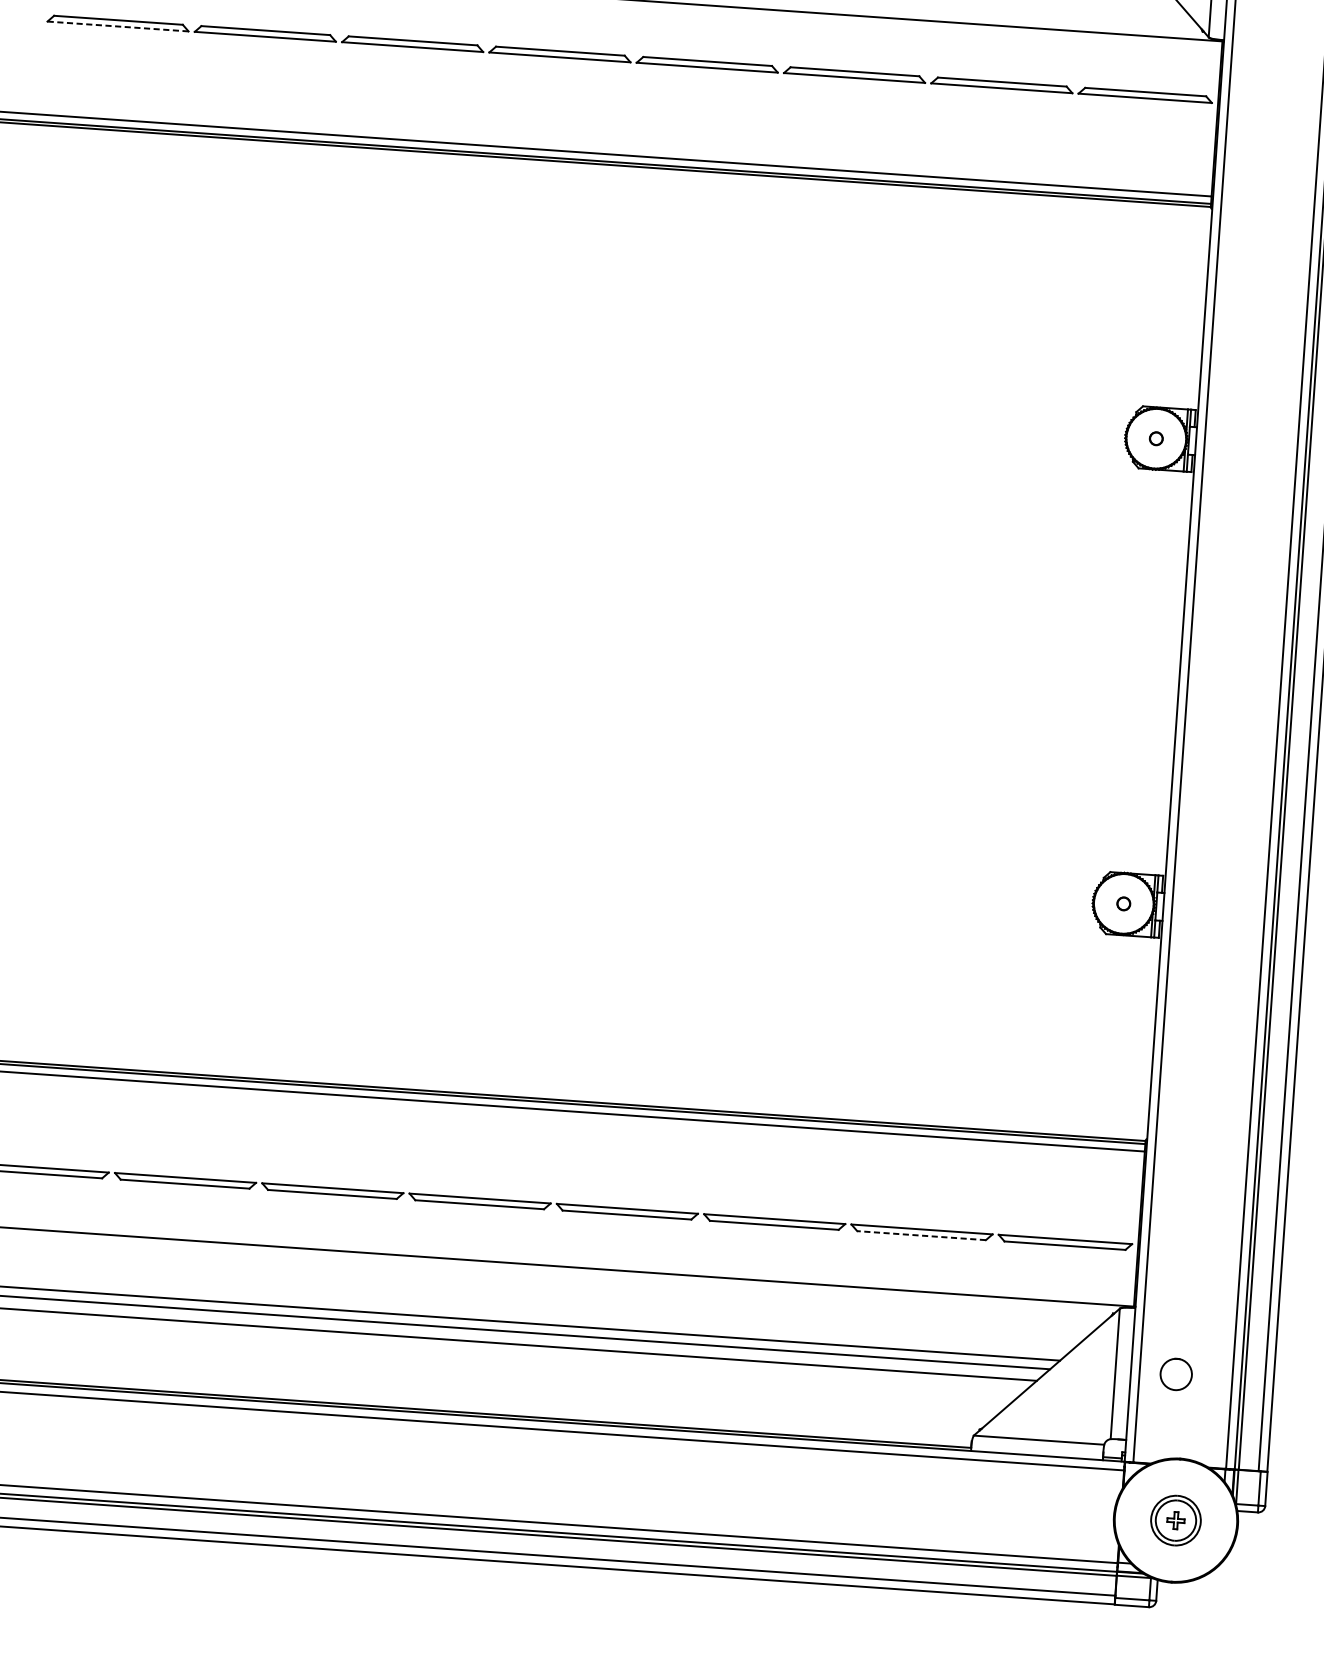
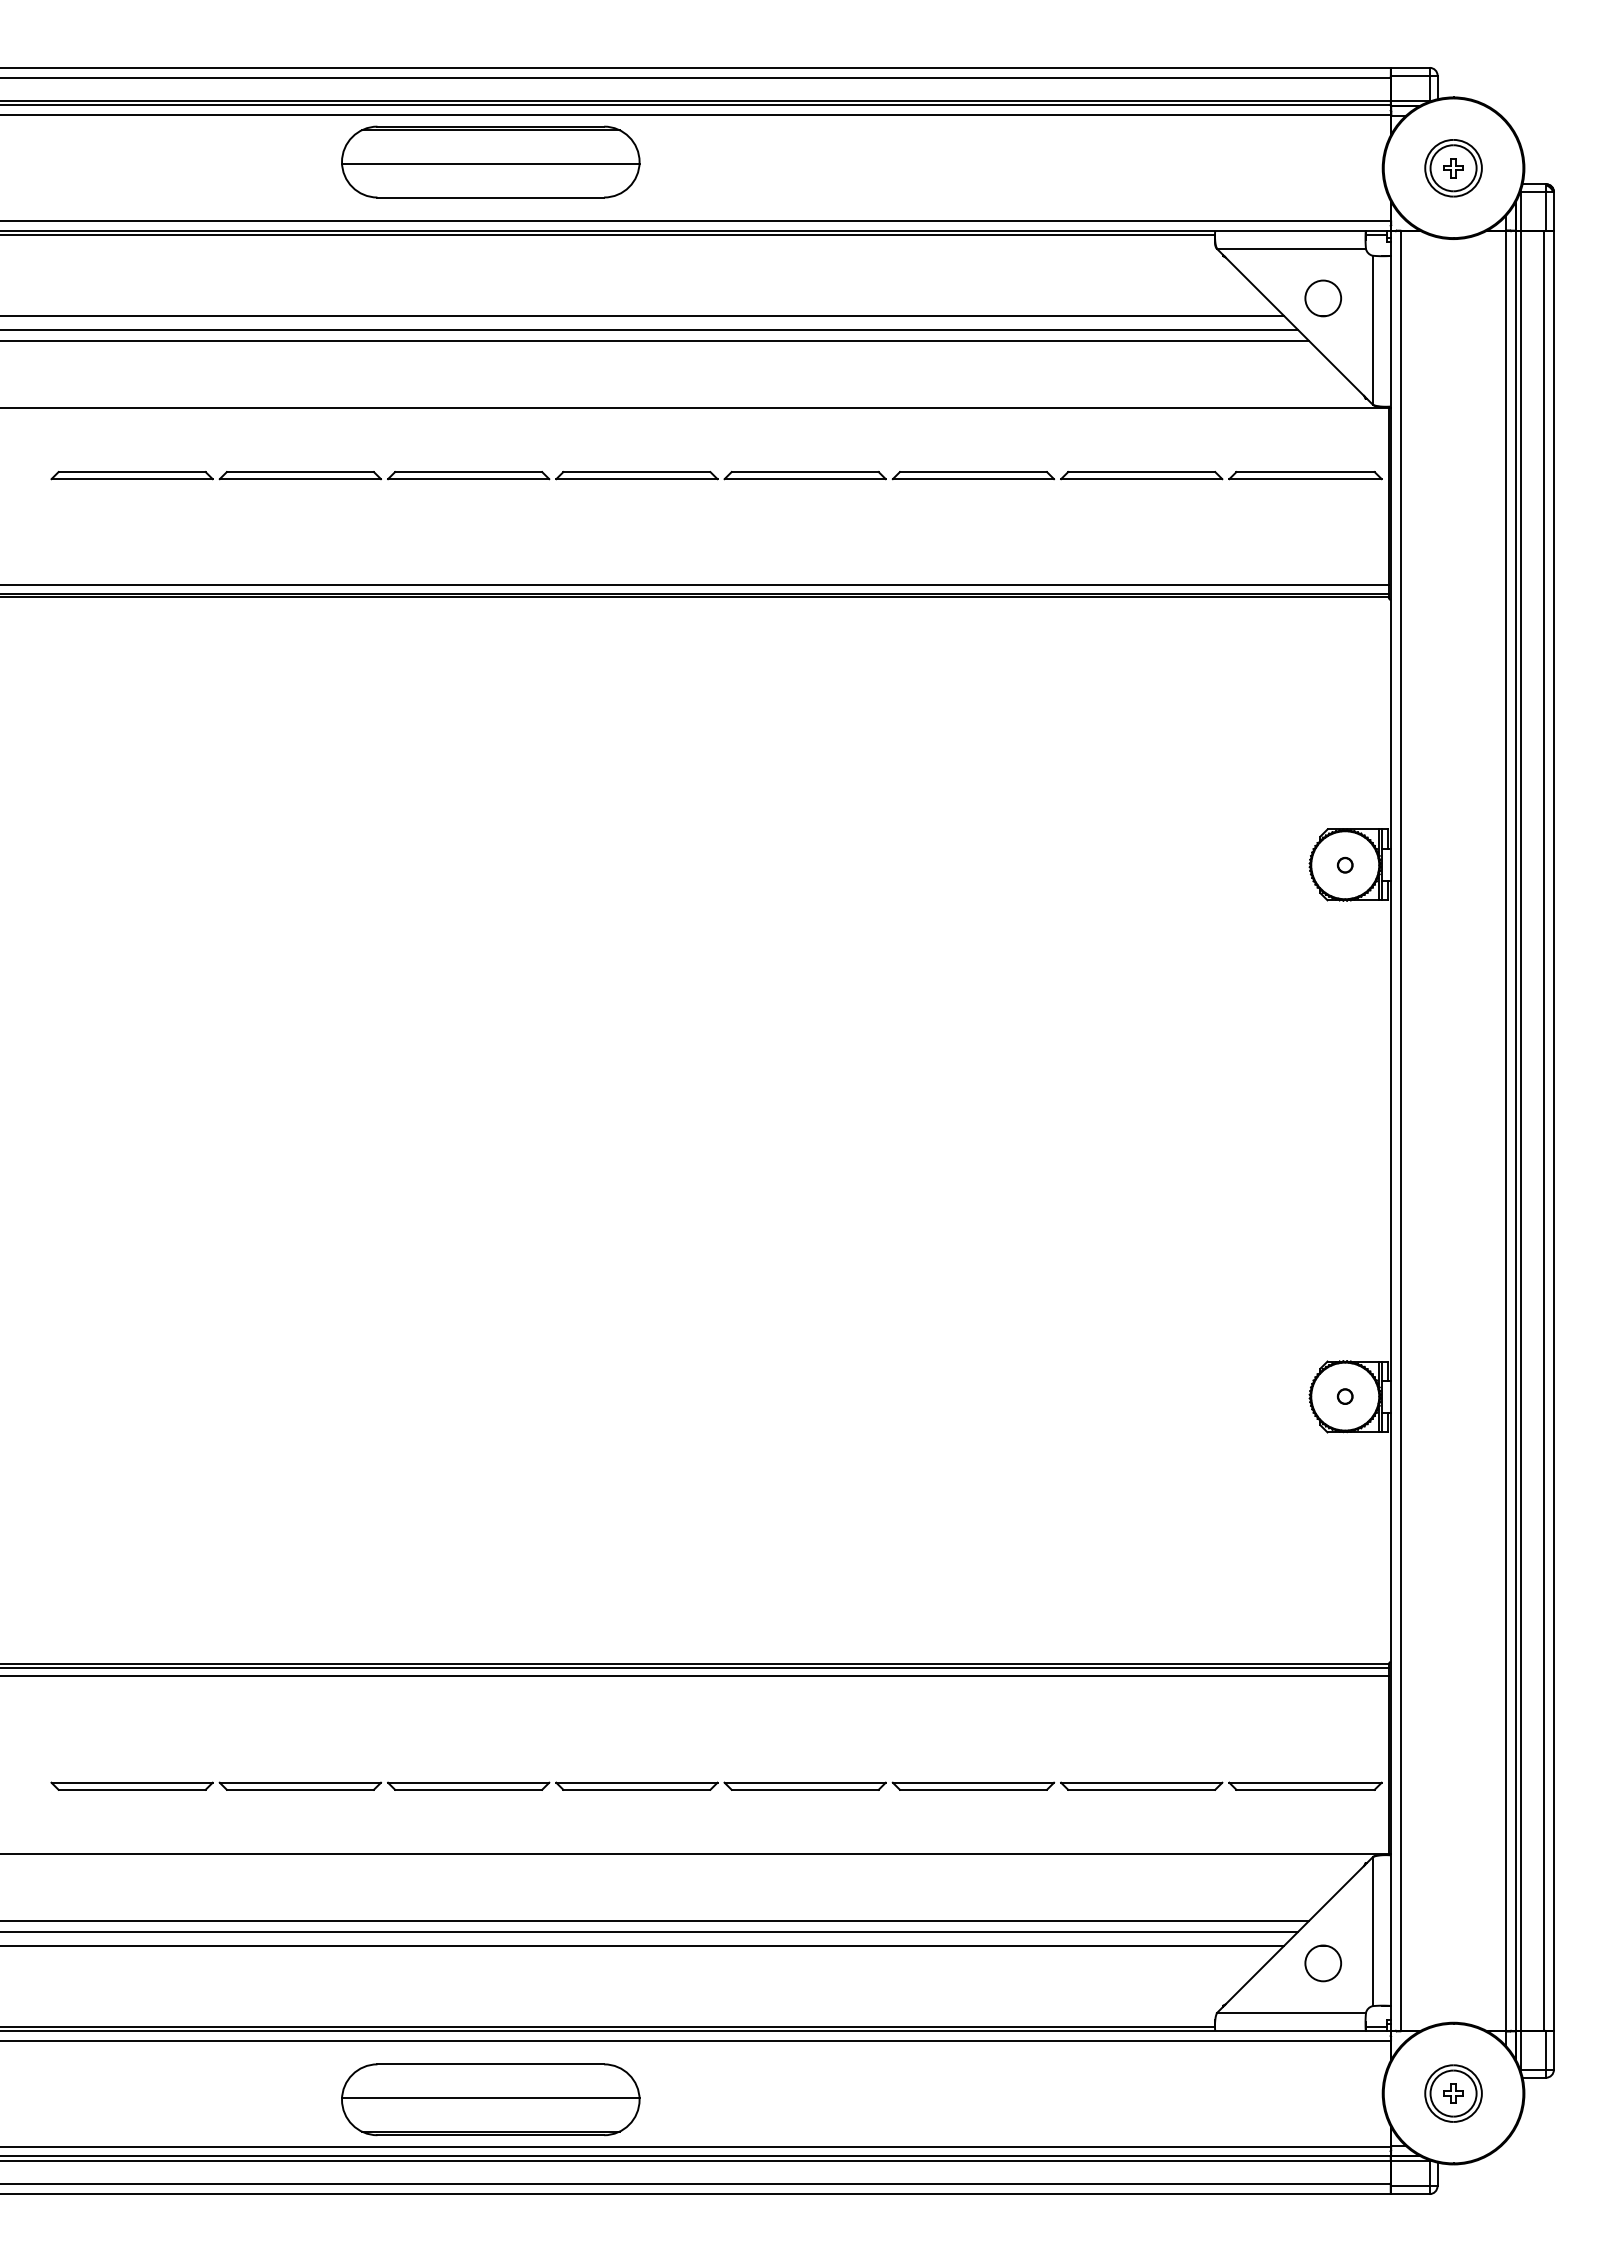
line: (118, 26) -> (132, 479), dashed -> solid
line: (921, 1235) -> (1141, 1789), dashed -> solid
part: (1176, 1374) -> (1323, 1963), moved
part: (332, 1466) -> (490, 2099), added

